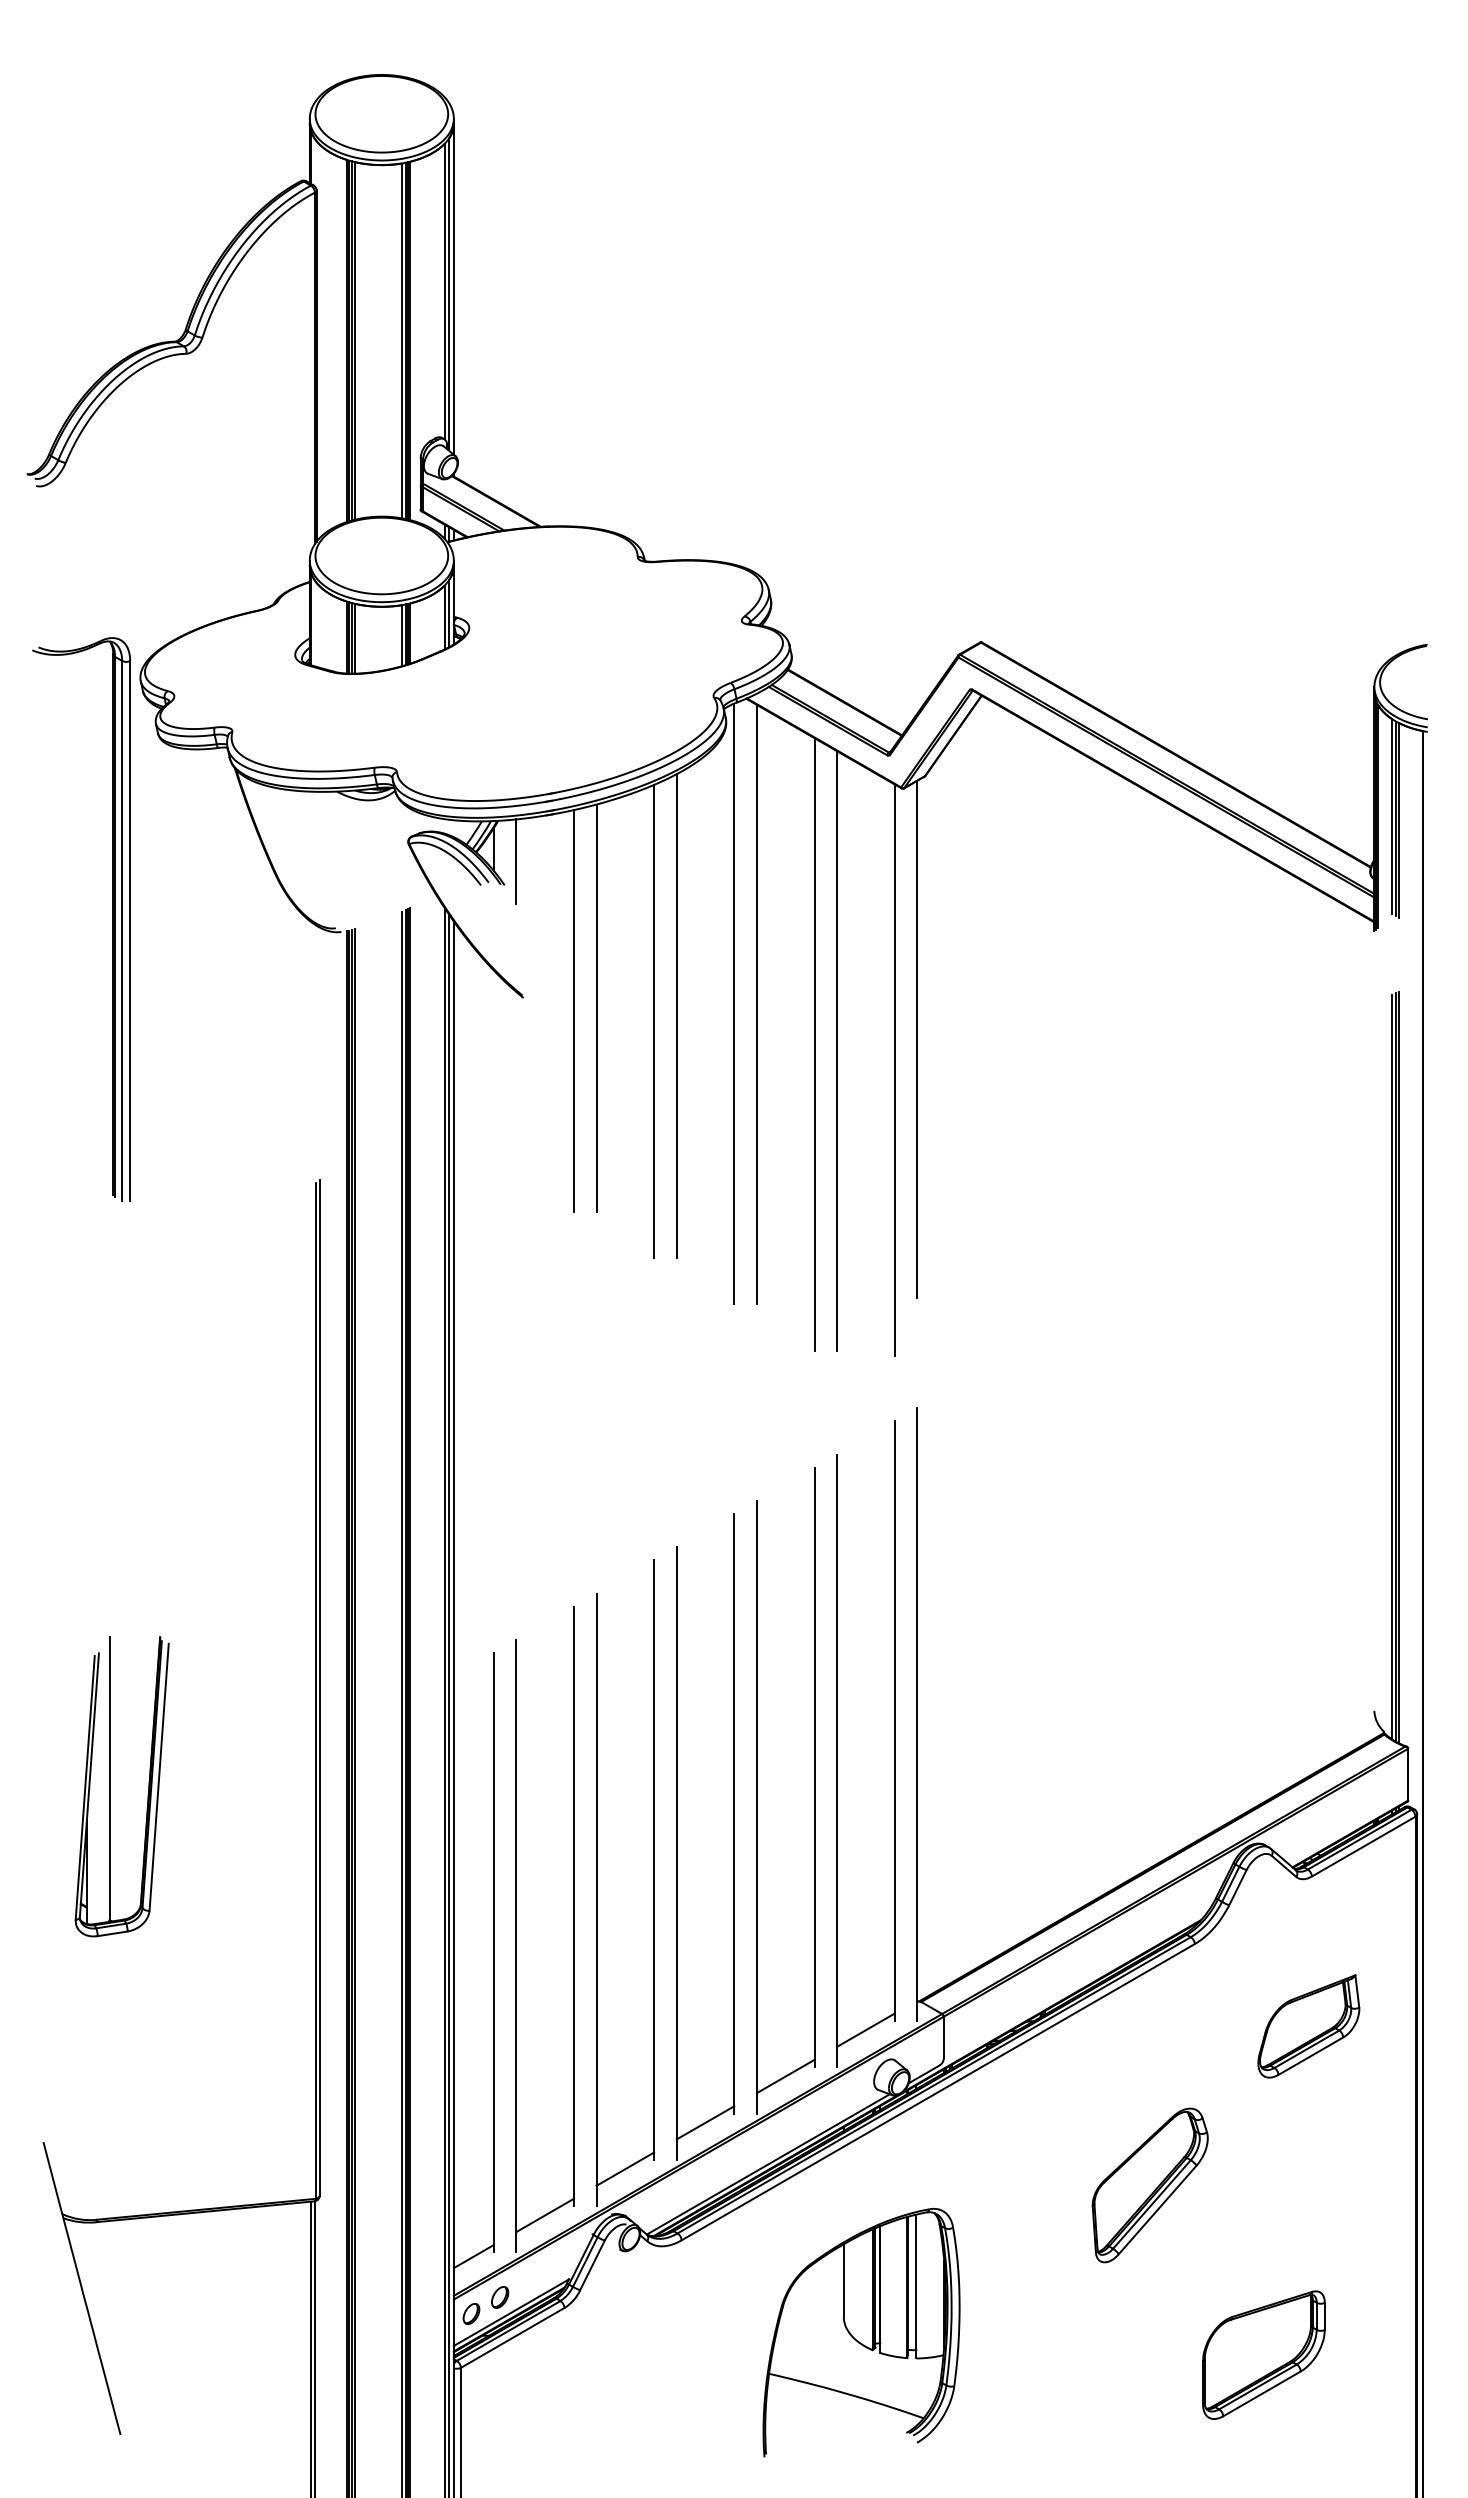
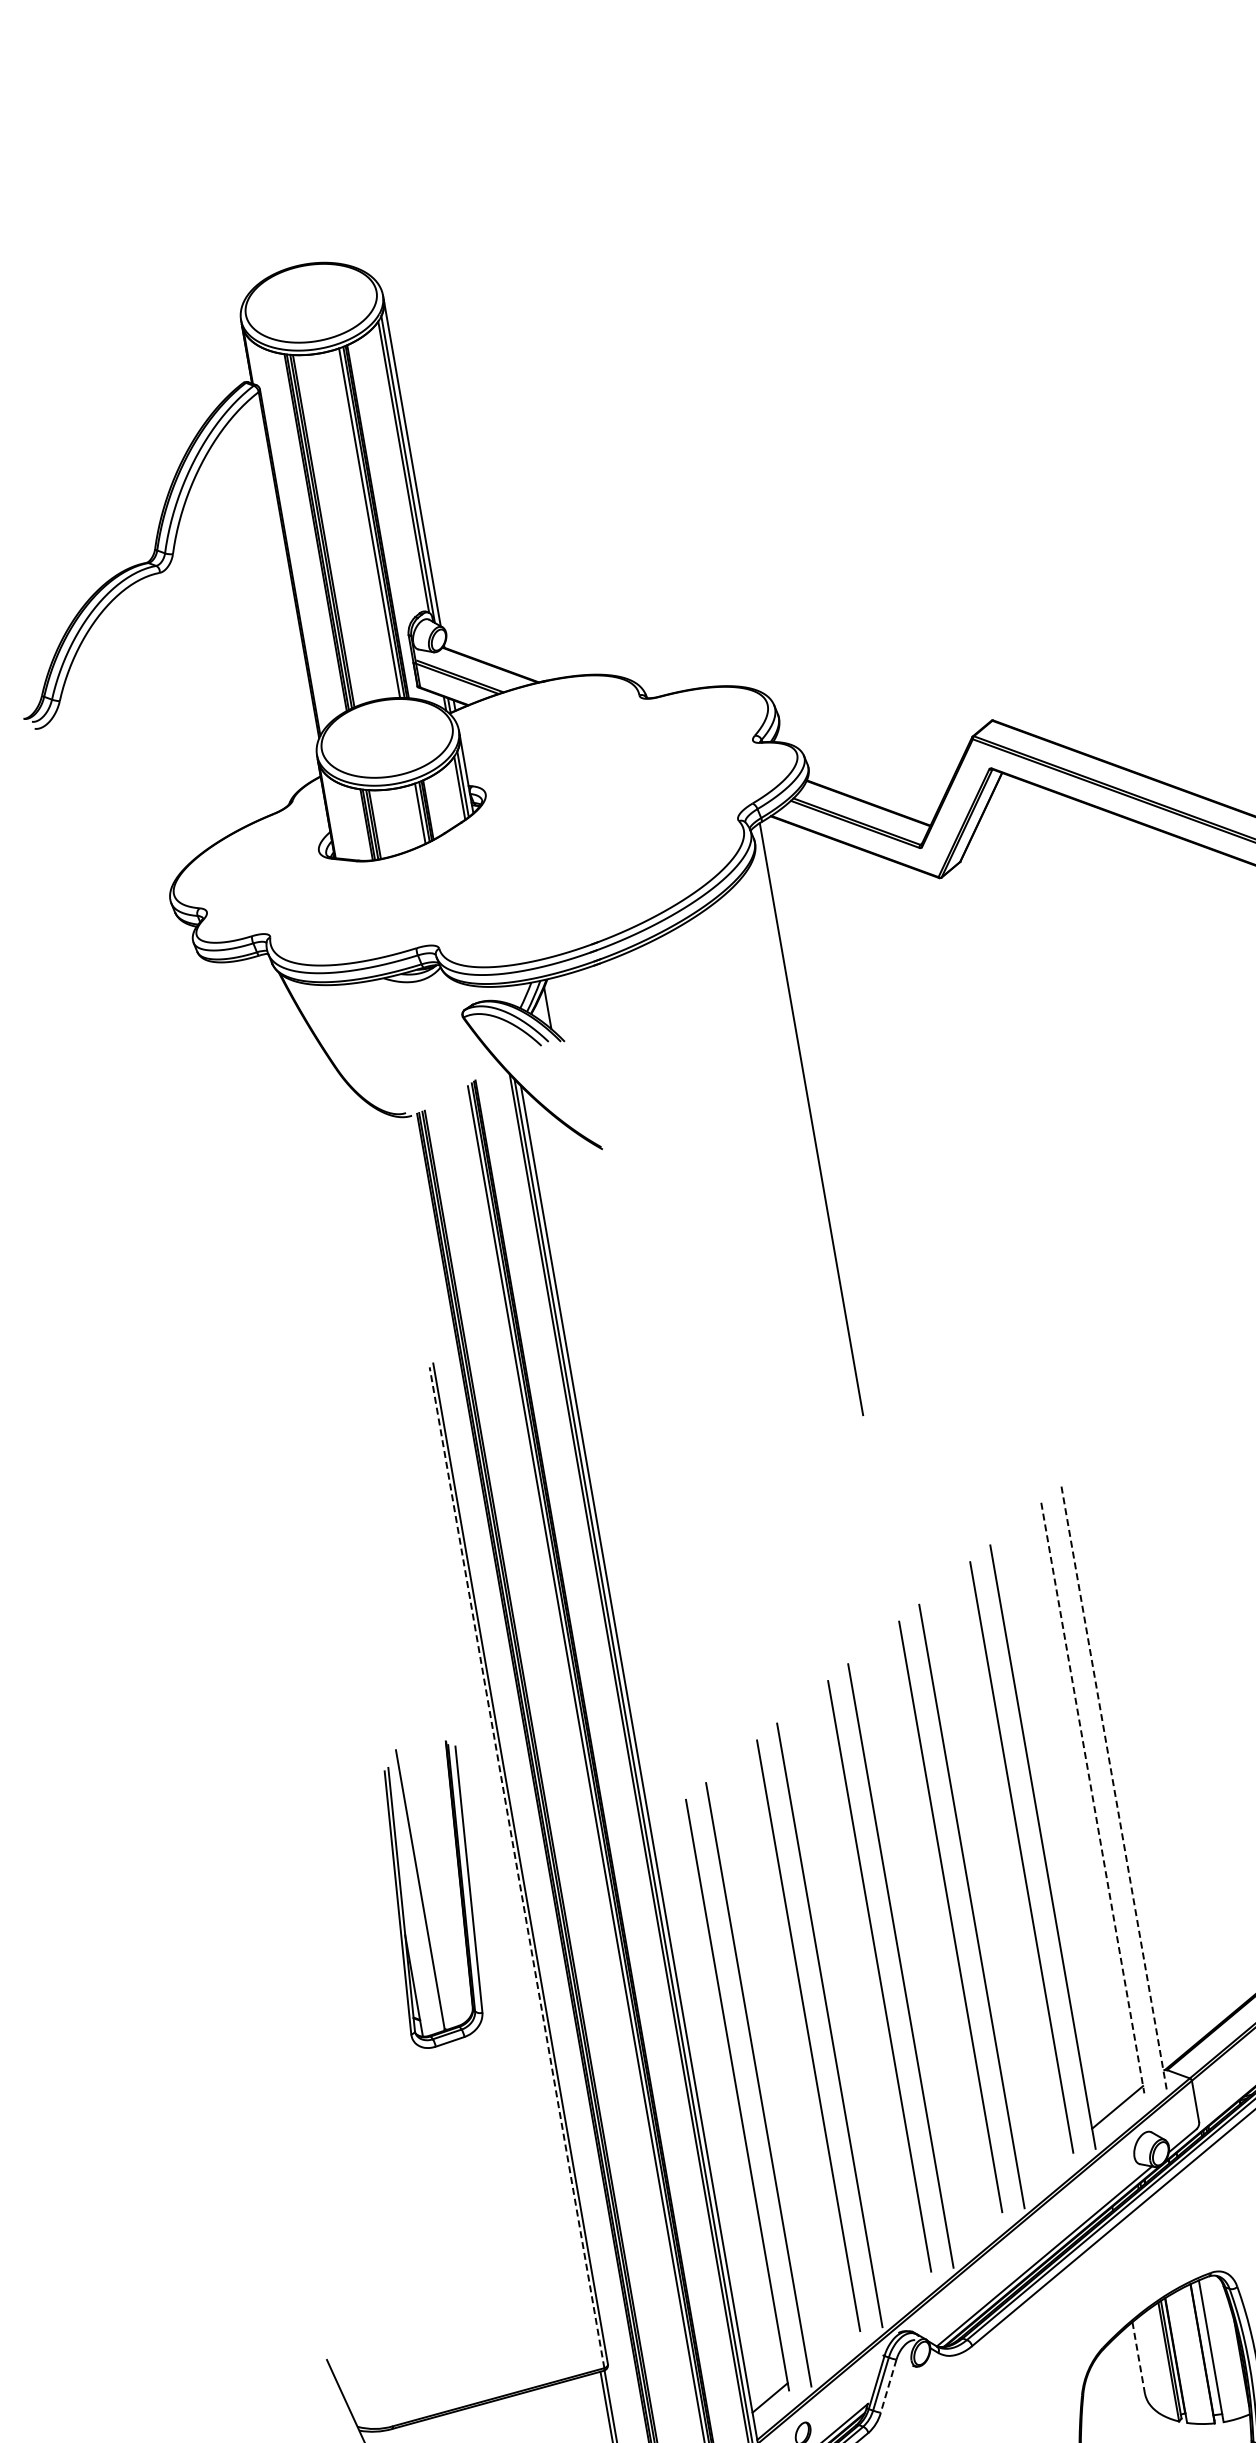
line: (516, 861) -> (572, 1016), removed
part: (112, 919) -> (184, 1142), removed
line: (756, 1004) -> (833, 1115), removed
line: (596, 1007) -> (676, 1146), removed
line: (573, 1010) -> (654, 1153), removed
line: (676, 1016) -> (756, 1141), removed
line: (654, 1021) -> (735, 1150), removed
line: (917, 1038) -> (997, 1121), removed
line: (814, 1044) -> (897, 1145), removed
line: (837, 1050) -> (921, 1147), removed
line: (894, 1070) -> (980, 1157), removed
line: (315, 1690) -> (516, 1867), solid -> dashed
line: (917, 1714) -> (1114, 1787), solid -> dashed
line: (894, 1721) -> (1092, 1798), solid -> dashed
part: (110, 1786) -> (422, 1897), moved
line: (785, 2076) -> (1046, 2166), removed
line: (705, 2122) -> (975, 2225), removed
line: (625, 2168) -> (904, 2285), removed
line: (544, 2215) -> (832, 2345), removed
line: (592, 2265) -> (888, 2386), solid -> dashed
line: (843, 2280) -> (1138, 2357), solid -> dashed

